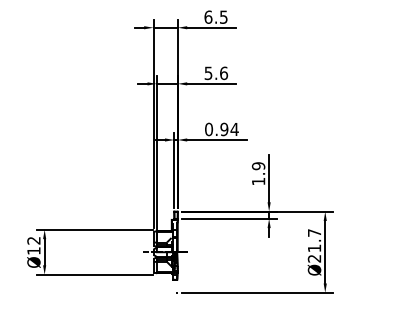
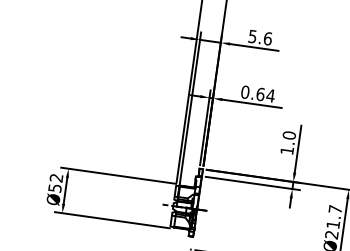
text: (224, 129) -> (260, 94), 0.94 -> 0.64
text: (258, 166) -> (289, 135), 1.9 -> 1.0
text: (33, 250) -> (54, 187), Ø12 -> Ø52

